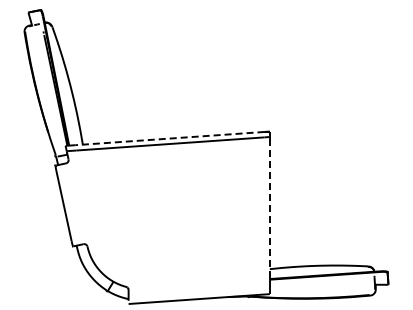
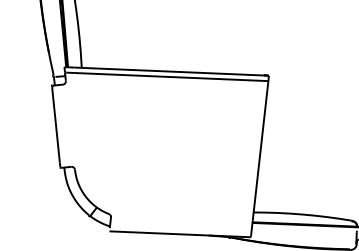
line: (169, 138) -> (168, 71), dashed -> solid
line: (269, 210) -> (259, 154), dashed -> solid

